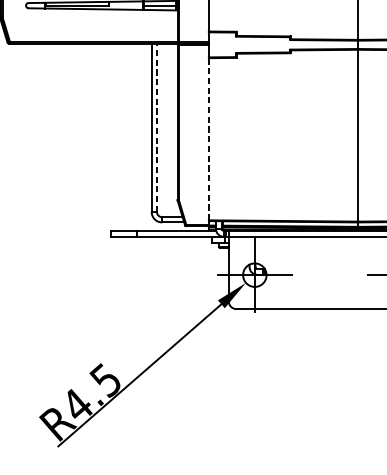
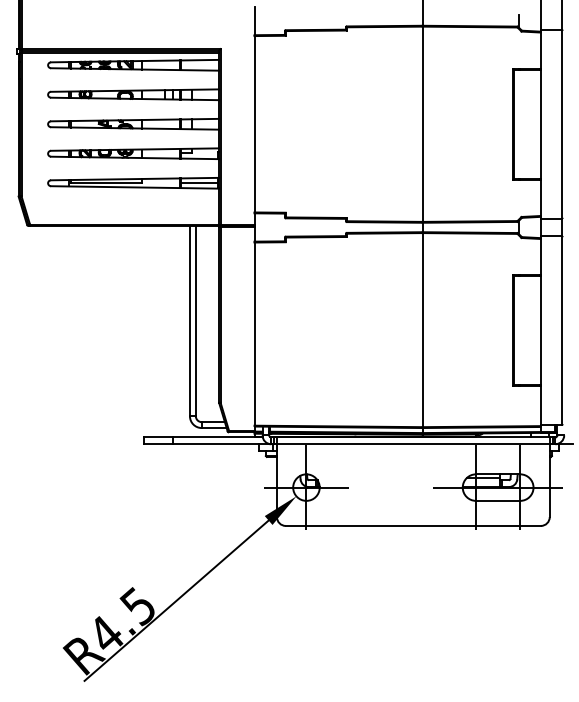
line: (156, 127) -> (195, 320), dashed -> solid
line: (208, 138) -> (254, 333), dashed -> solid

